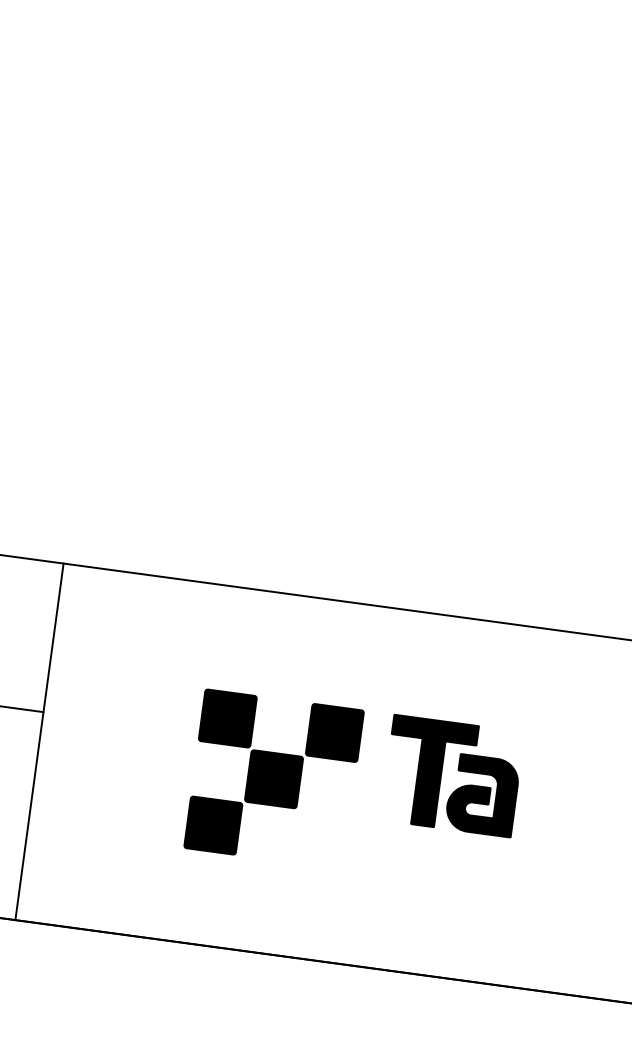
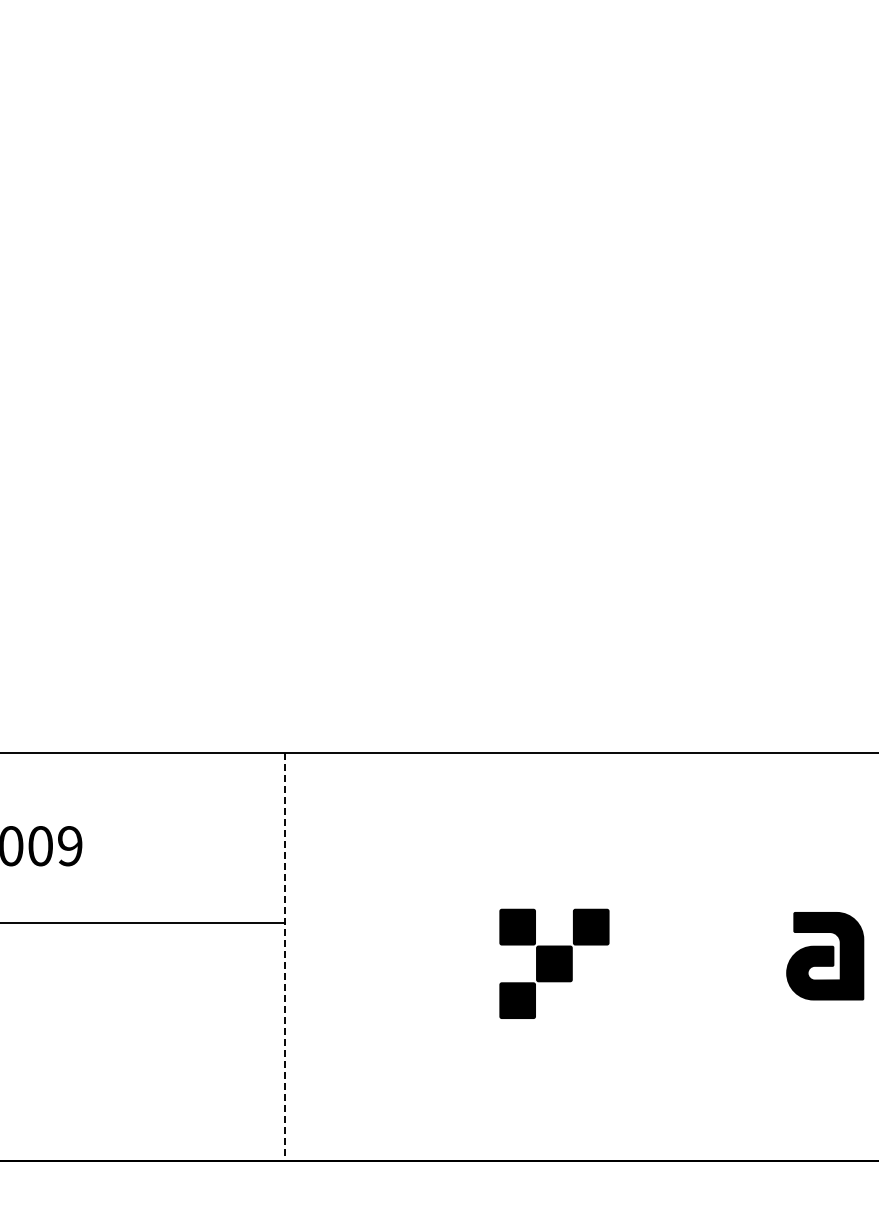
line: (39, 741) -> (285, 957), solid -> dashed
fill: (428, 772) -> (727, 932), removed
part: (274, 778) -> (554, 963), size x0.6
part: (482, 795) -> (825, 956), moved

